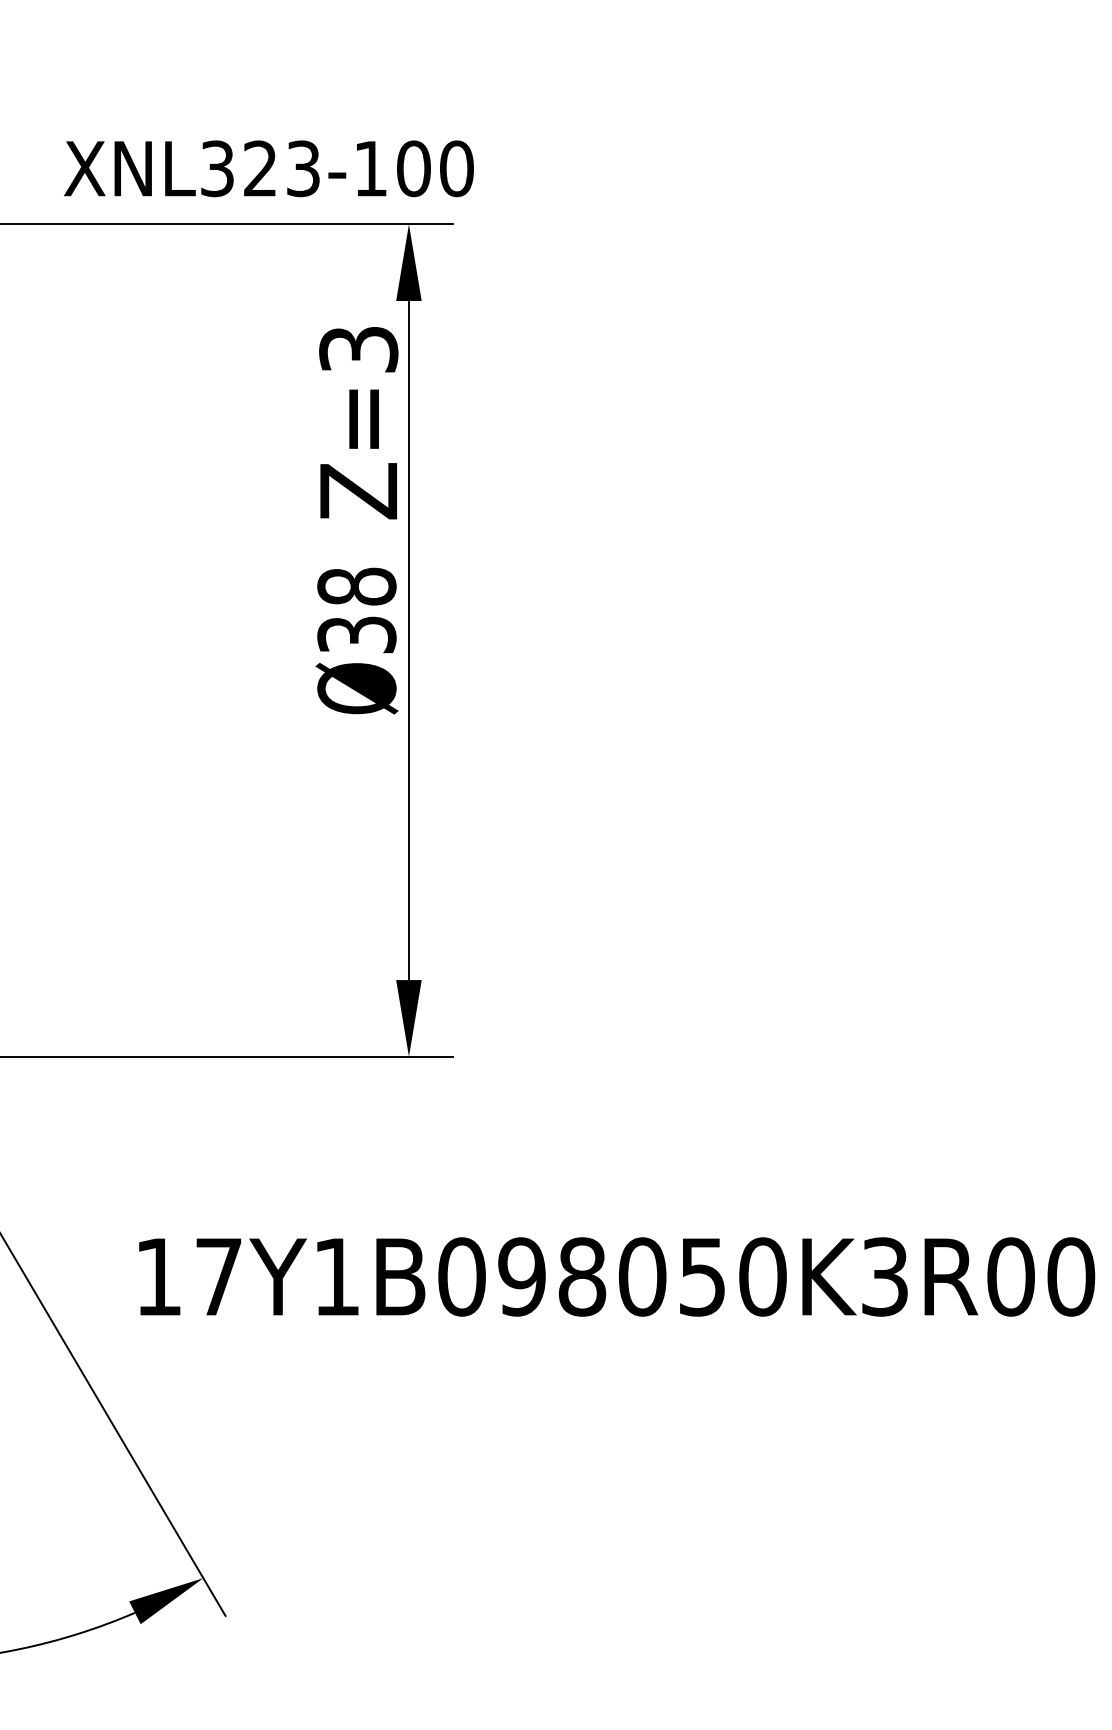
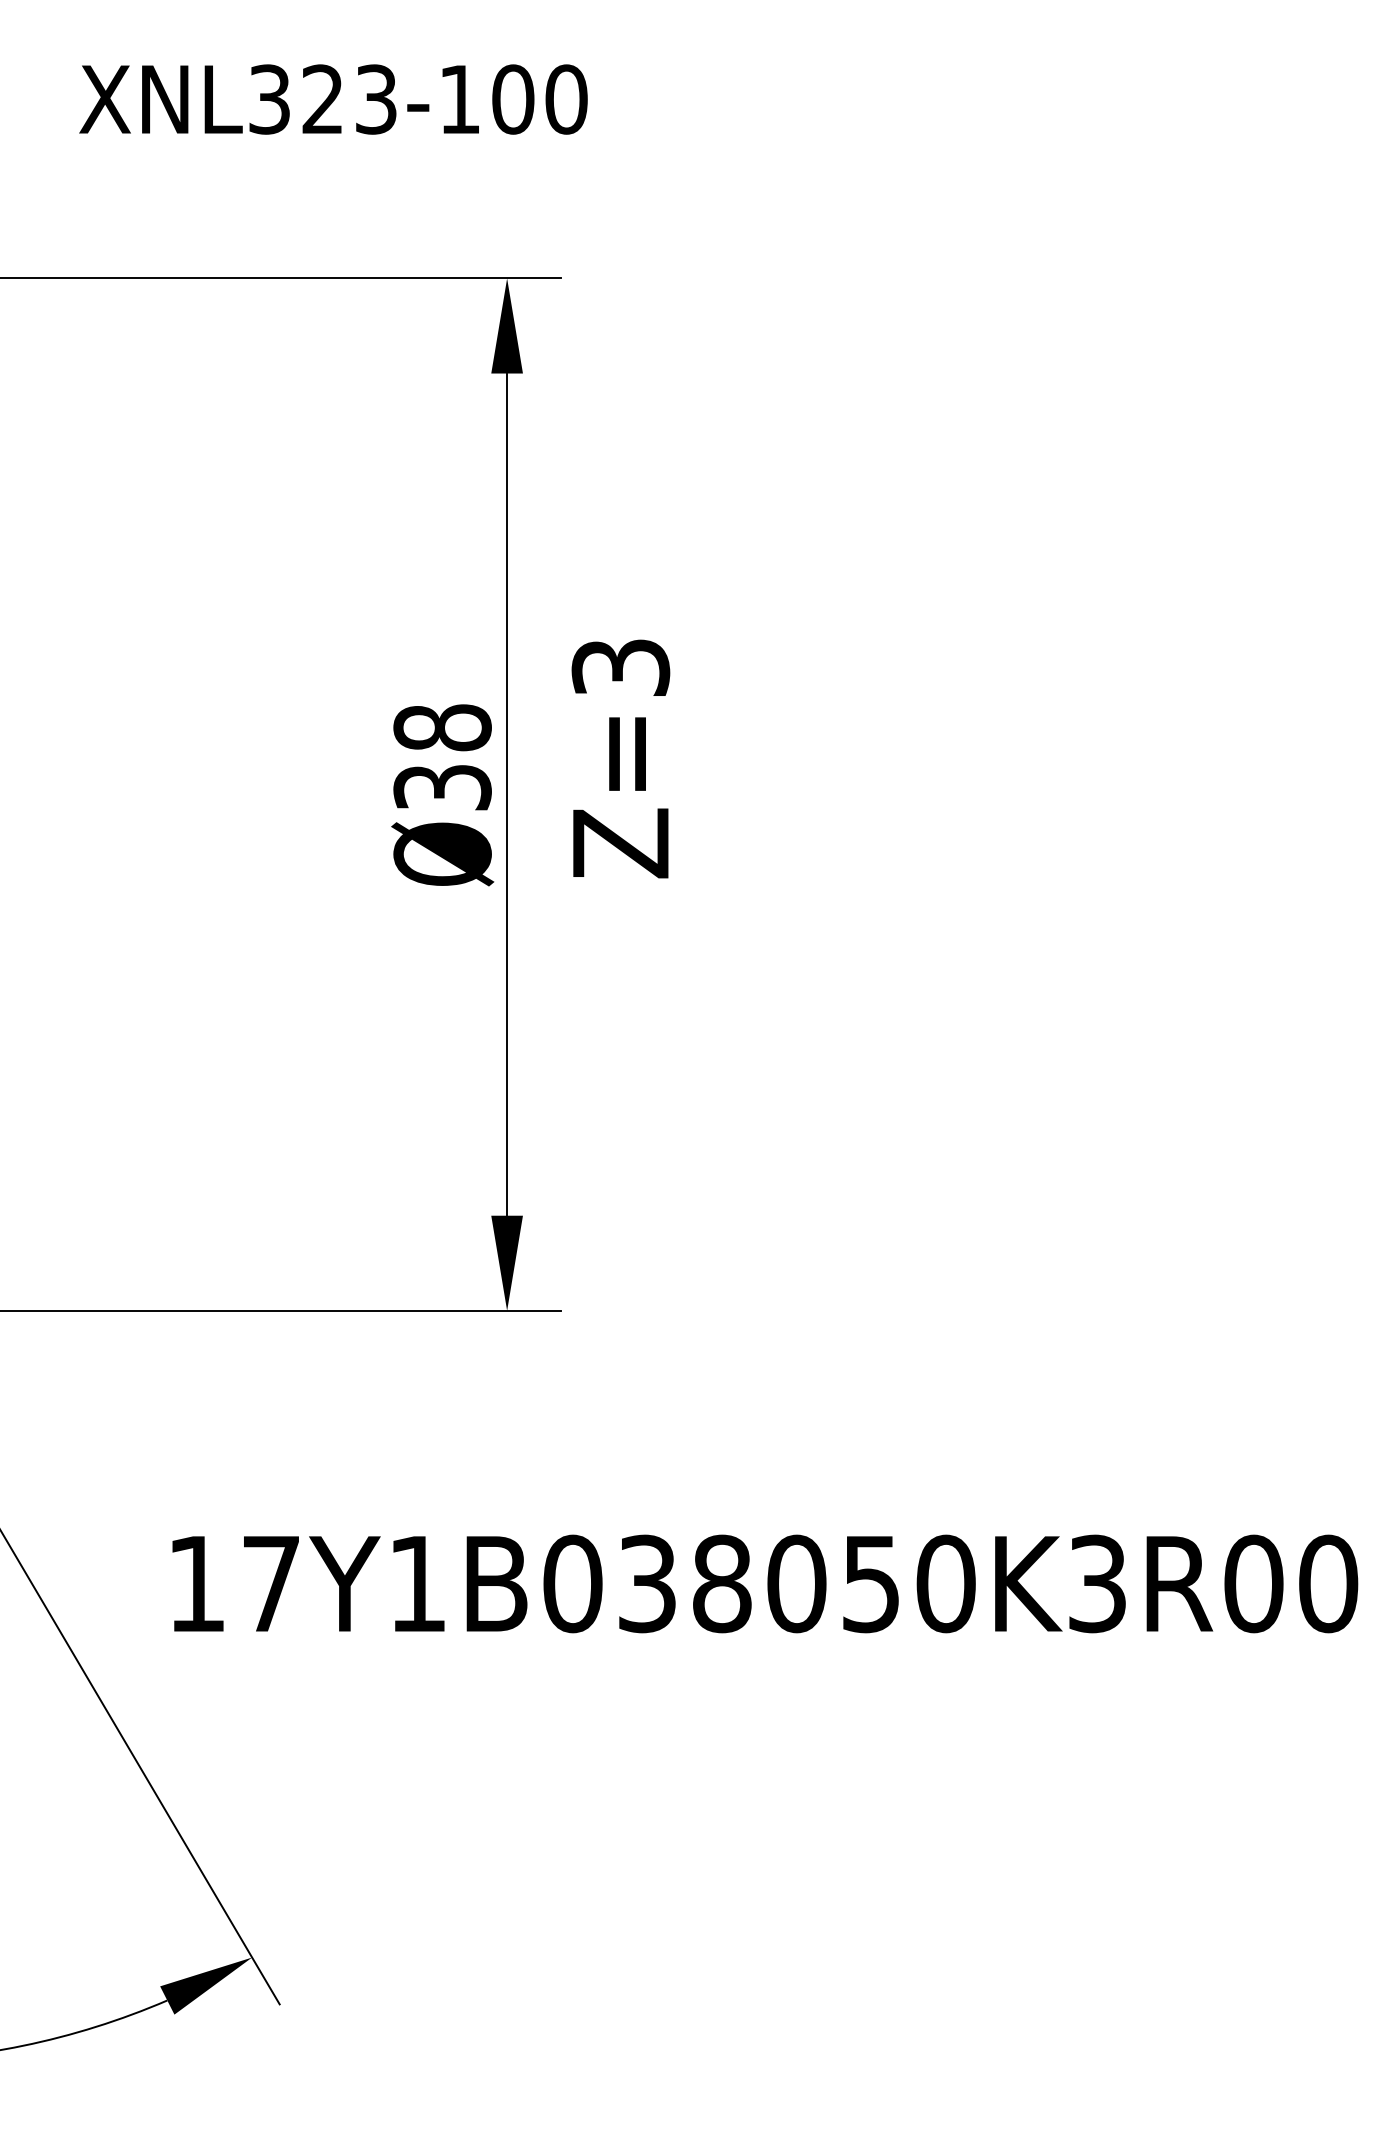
text: (268, 168) -> (333, 99), moved
text: (358, 422) -> (620, 758), moved
text: (521, 1276) -> (646, 1583), 17Y1B098050K3R00 -> 17Y1B038050K3R00

